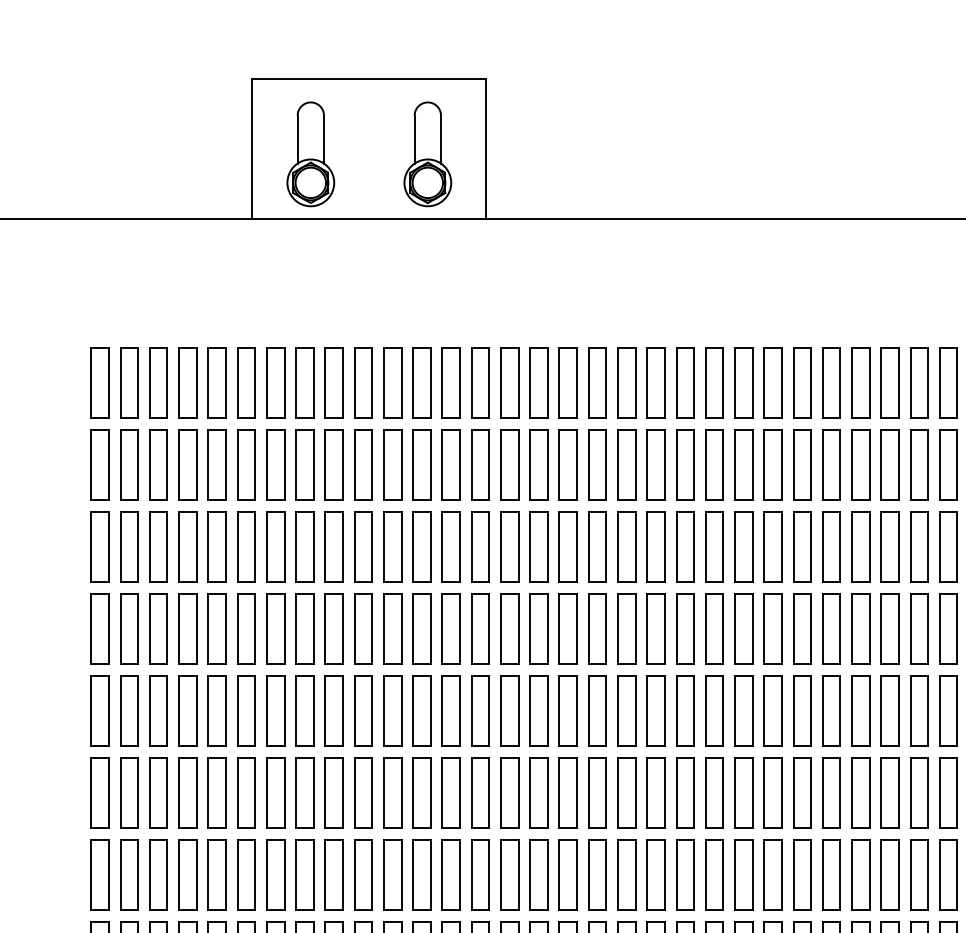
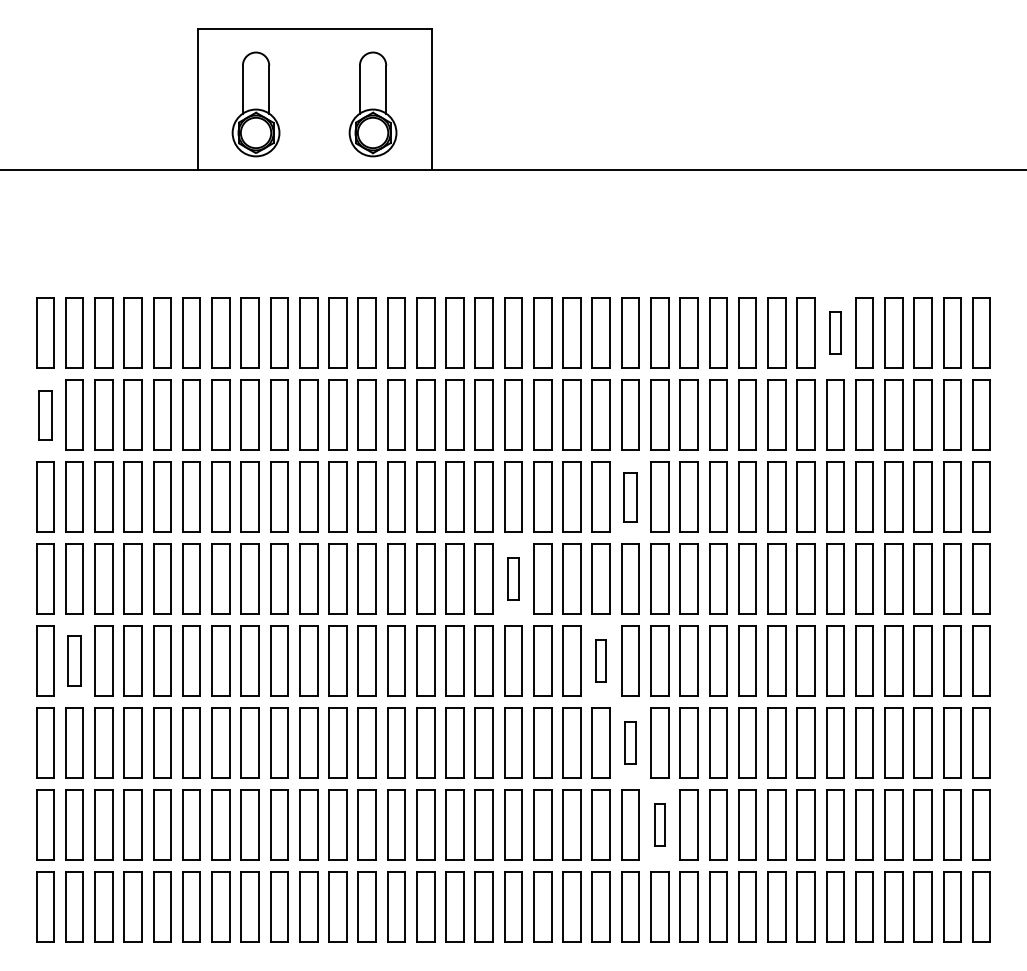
part: (890, 382) -> (835, 332), size x0.6
part: (100, 464) -> (45, 414), size x0.7
part: (685, 546) -> (630, 496), size x0.7
part: (568, 628) -> (513, 578), size x0.6
part: (129, 710) -> (74, 660), size x0.7
part: (655, 710) -> (600, 660), size x0.6
part: (685, 792) -> (630, 742), size x0.6
part: (714, 874) -> (659, 824), size x0.6

